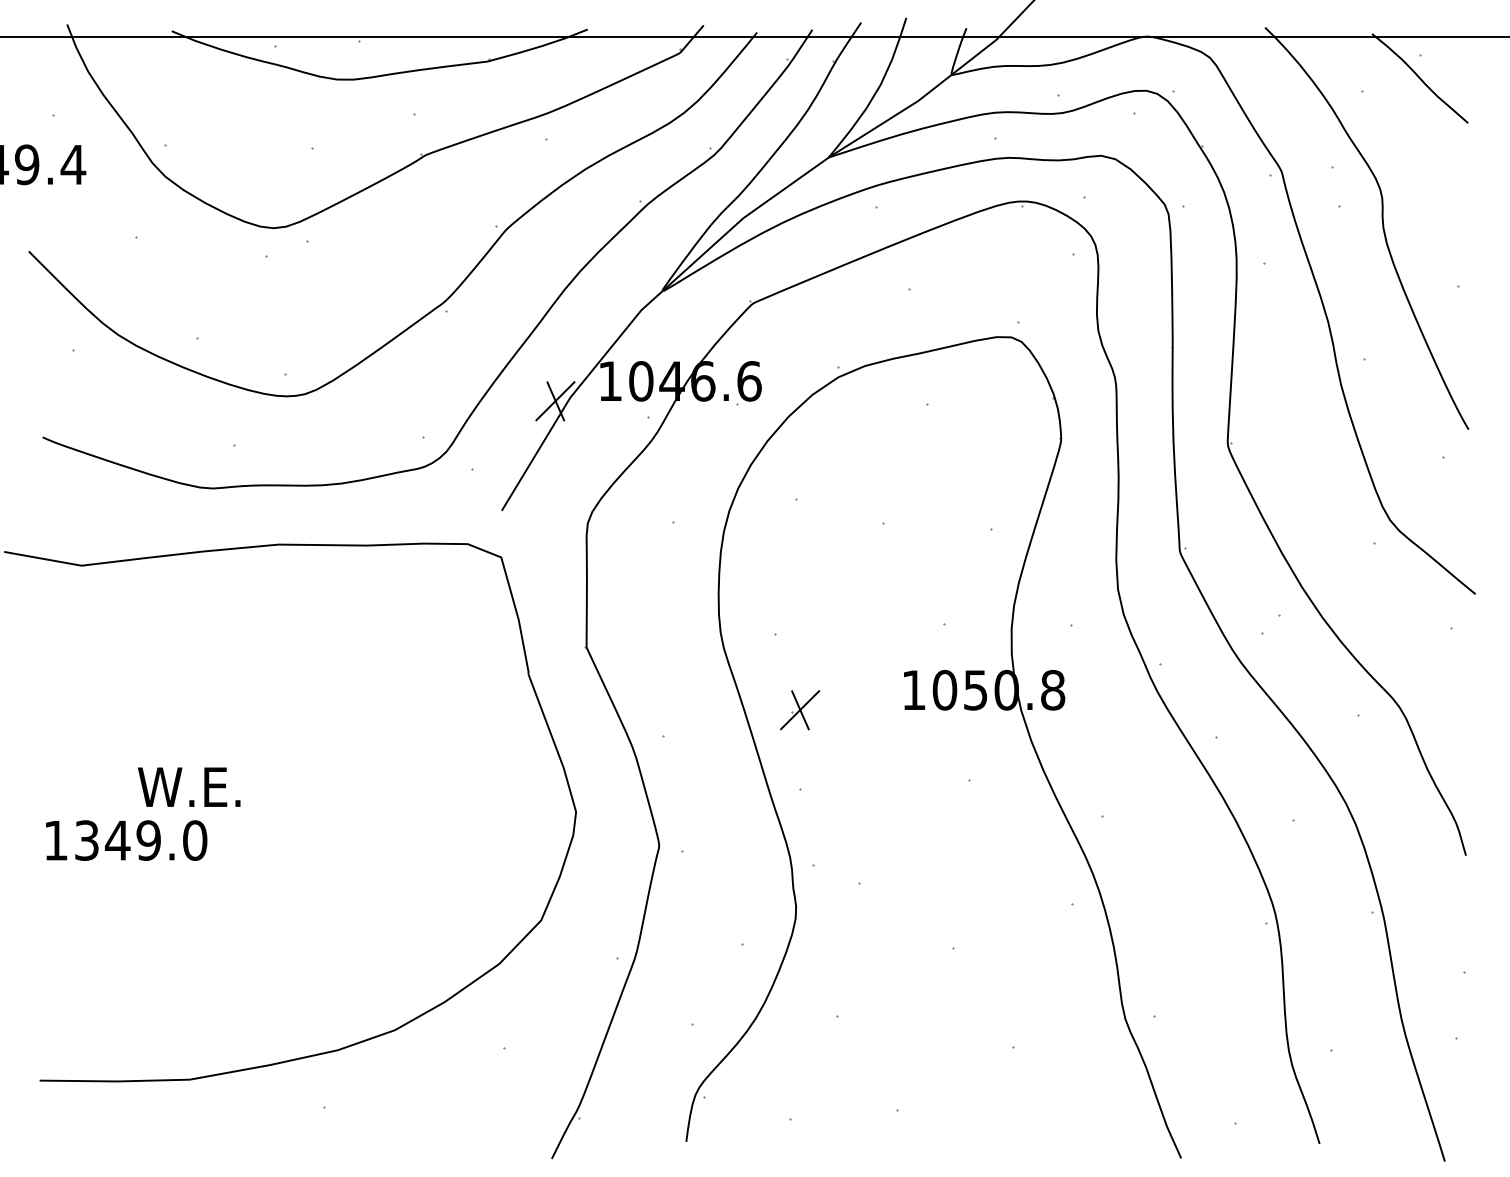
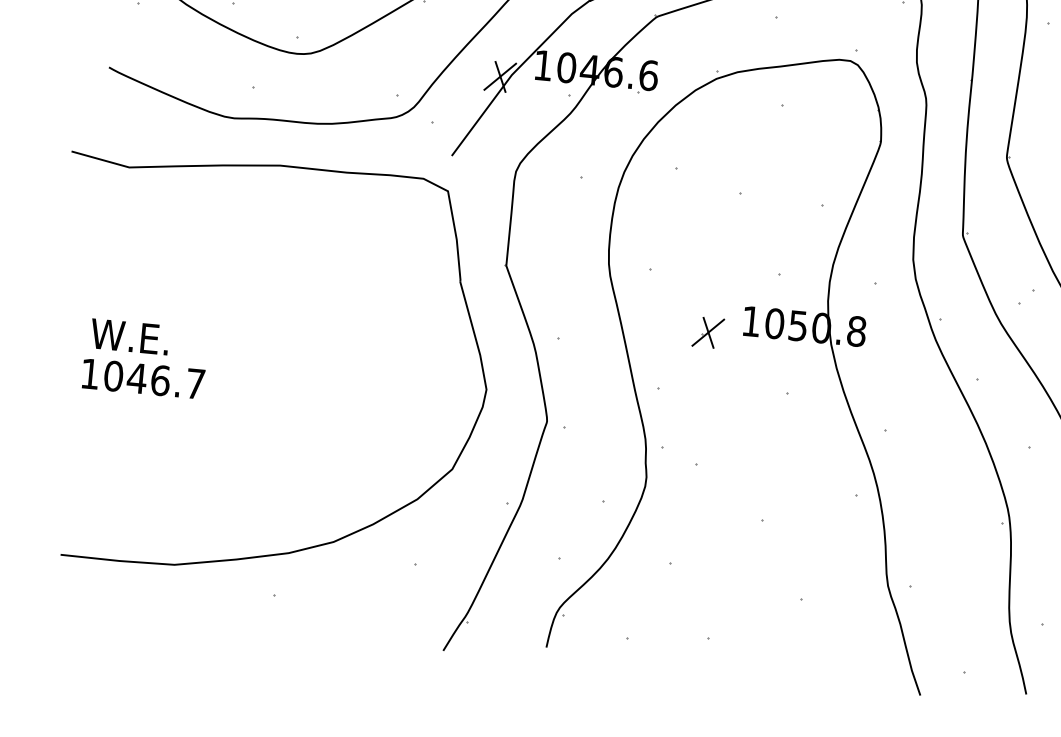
part: (800, 710) -> (708, 332), moved
text: (189, 786) -> (130, 336), moved
text: (140, 840) -> (154, 380), 1349.0 -> 1046.7

